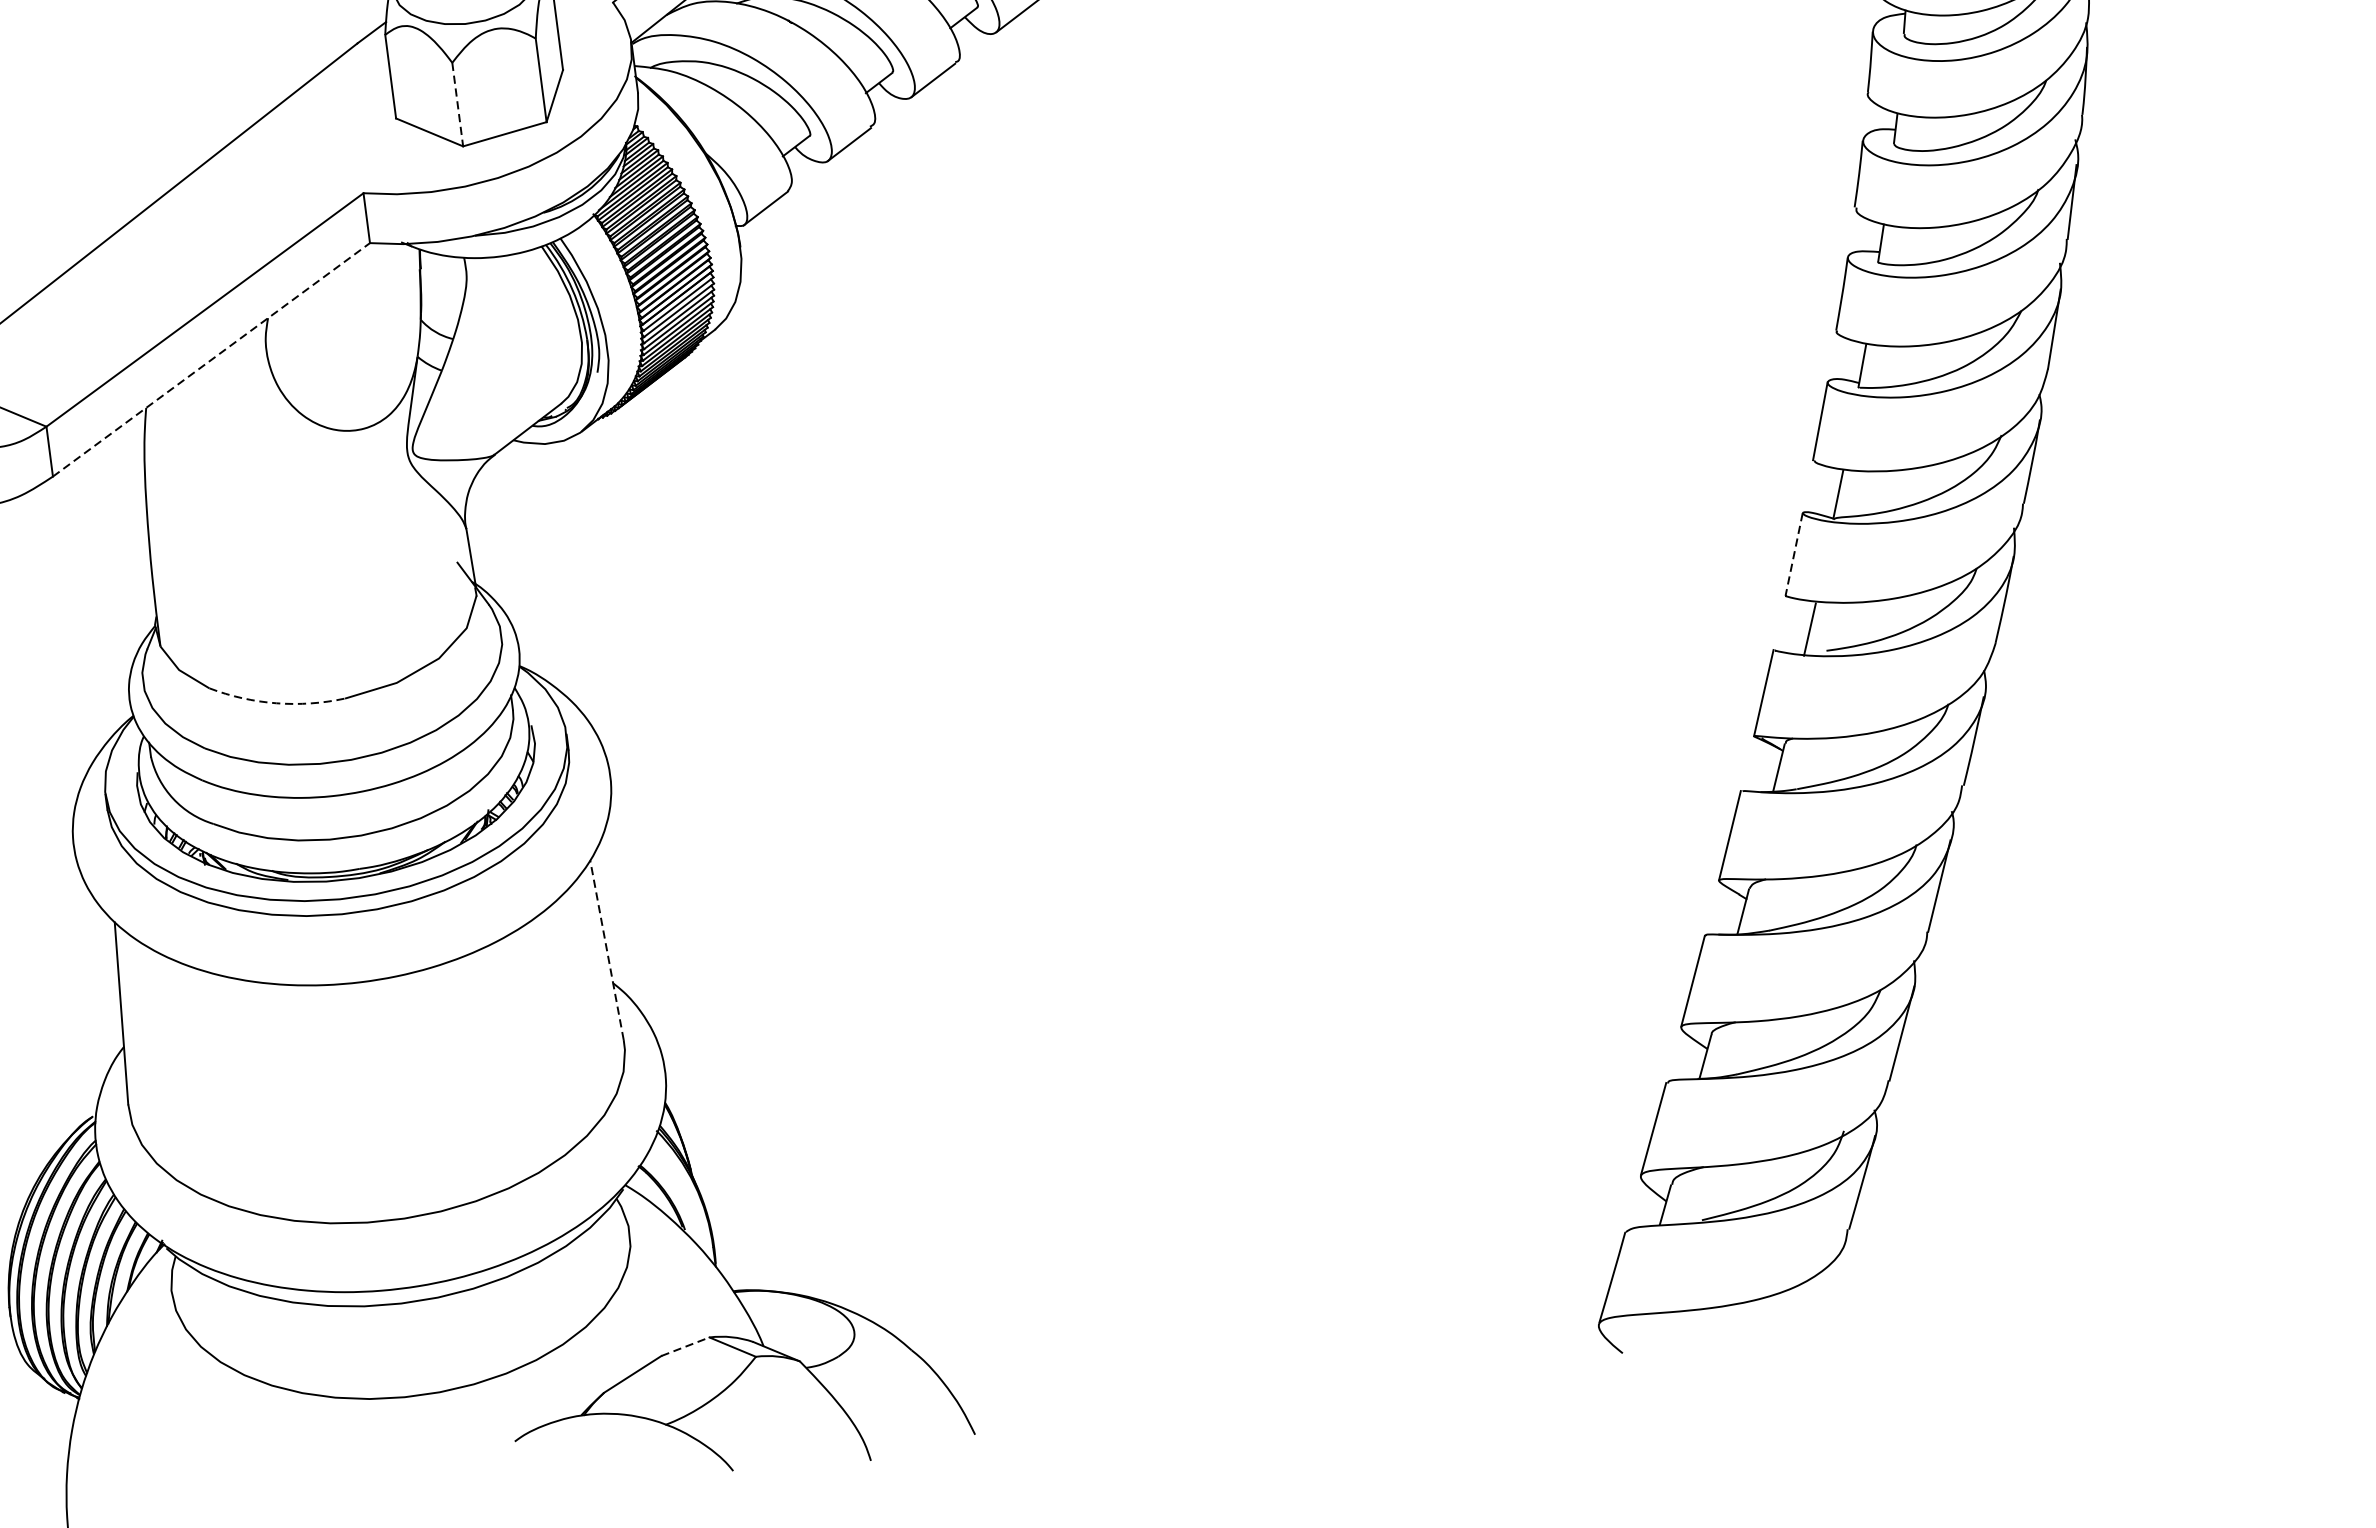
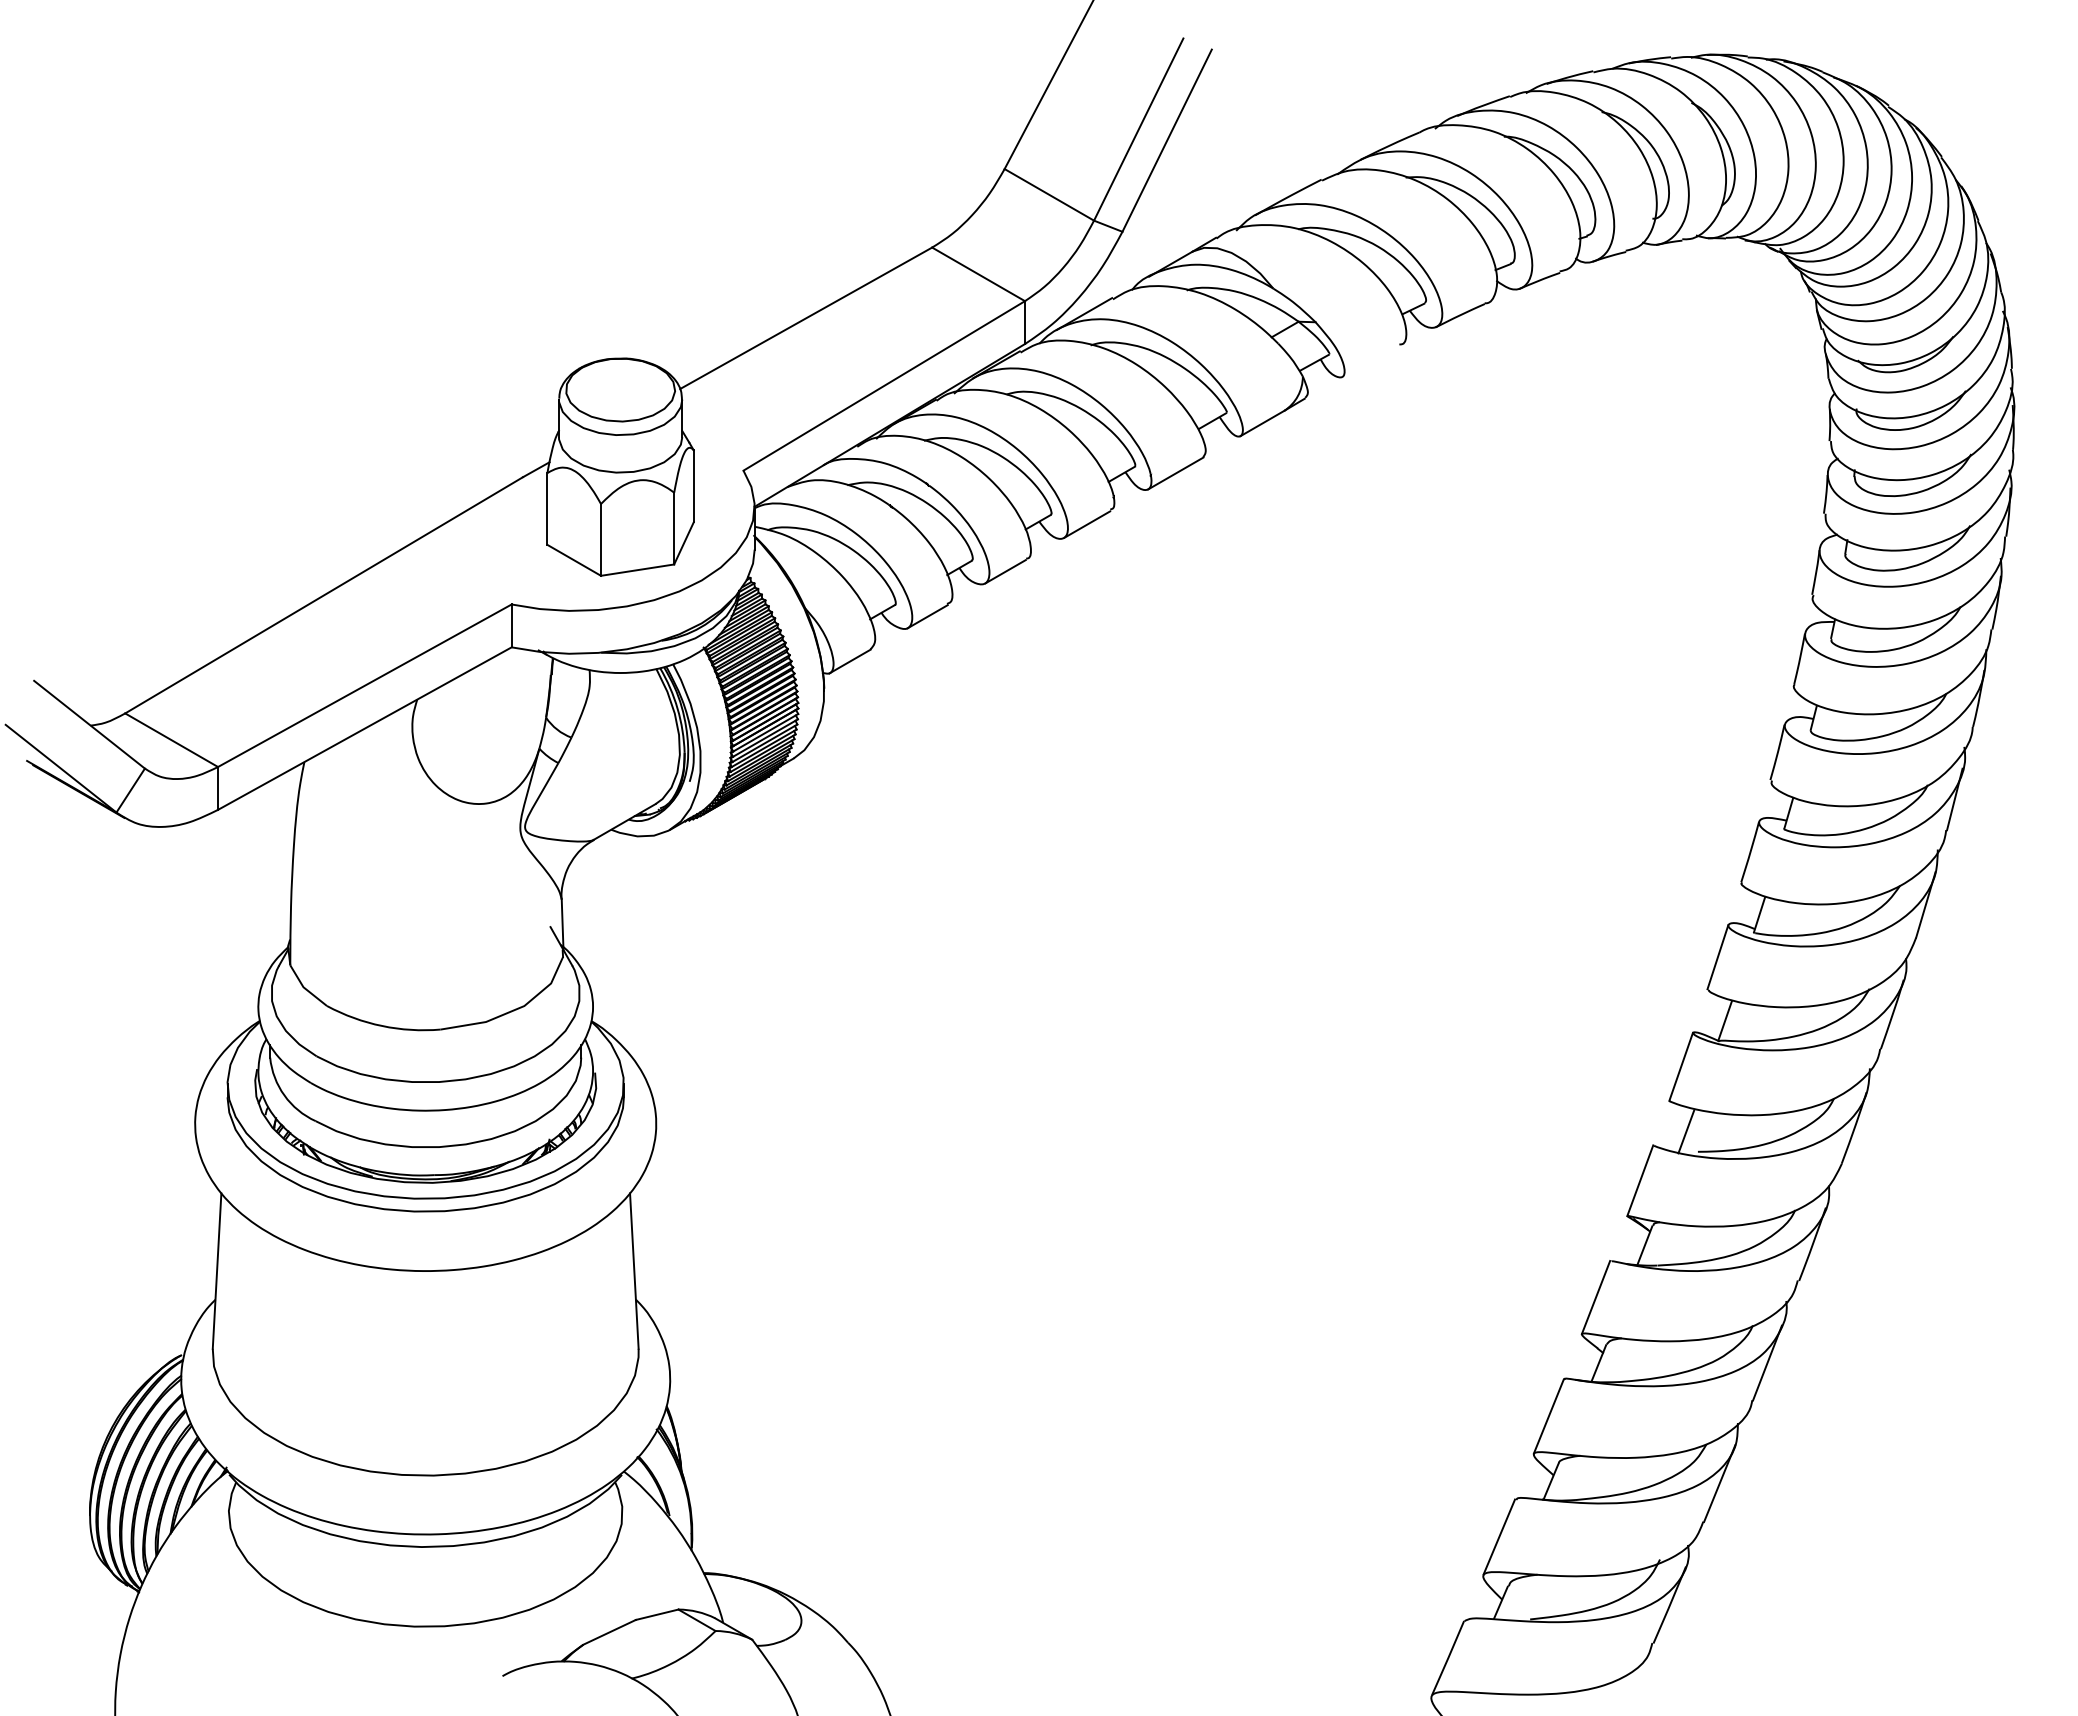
line: (458, 104) -> (601, 539), dashed -> solid
line: (211, 359) -> (364, 728), dashed -> solid
line: (1794, 554) -> (1681, 1066), dashed -> solid
arc: (277, 703) -> (382, 1026), dashed -> solid
line: (607, 950) -> (634, 1271), dashed -> solid
line: (685, 1346) -> (657, 1614), dashed -> solid

